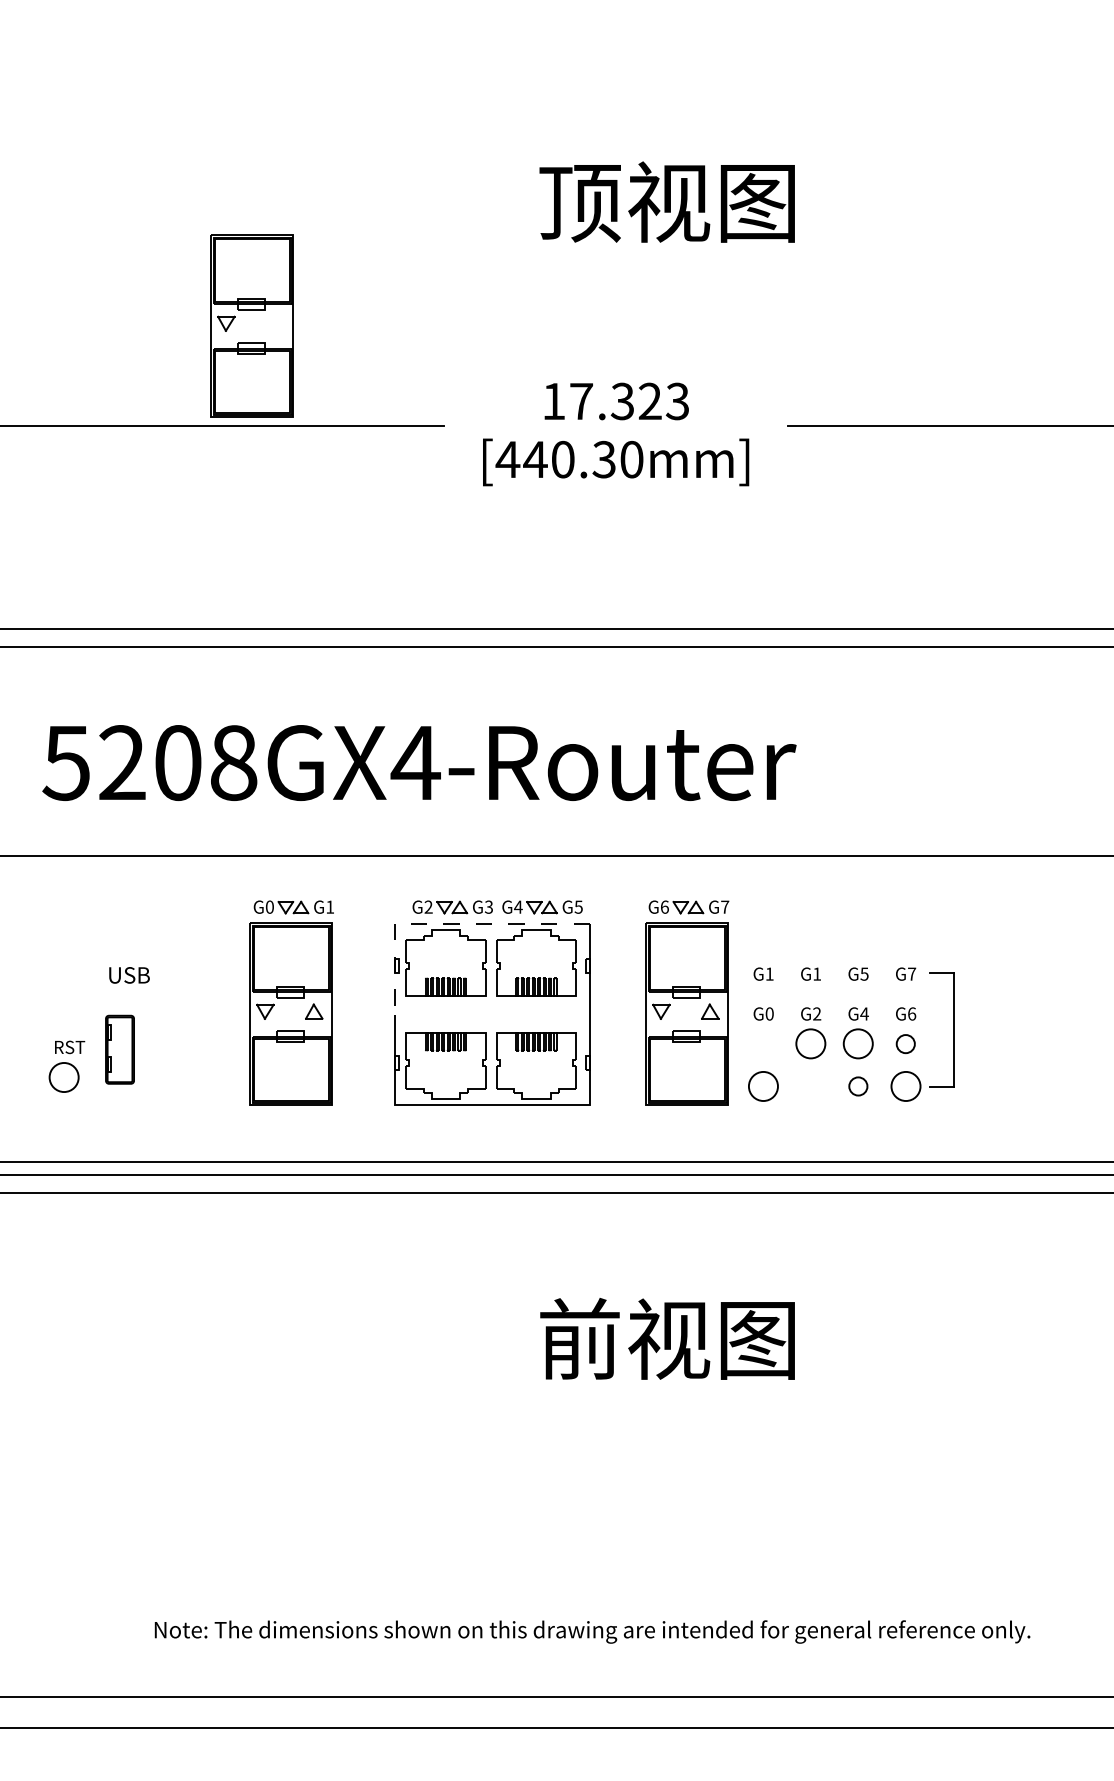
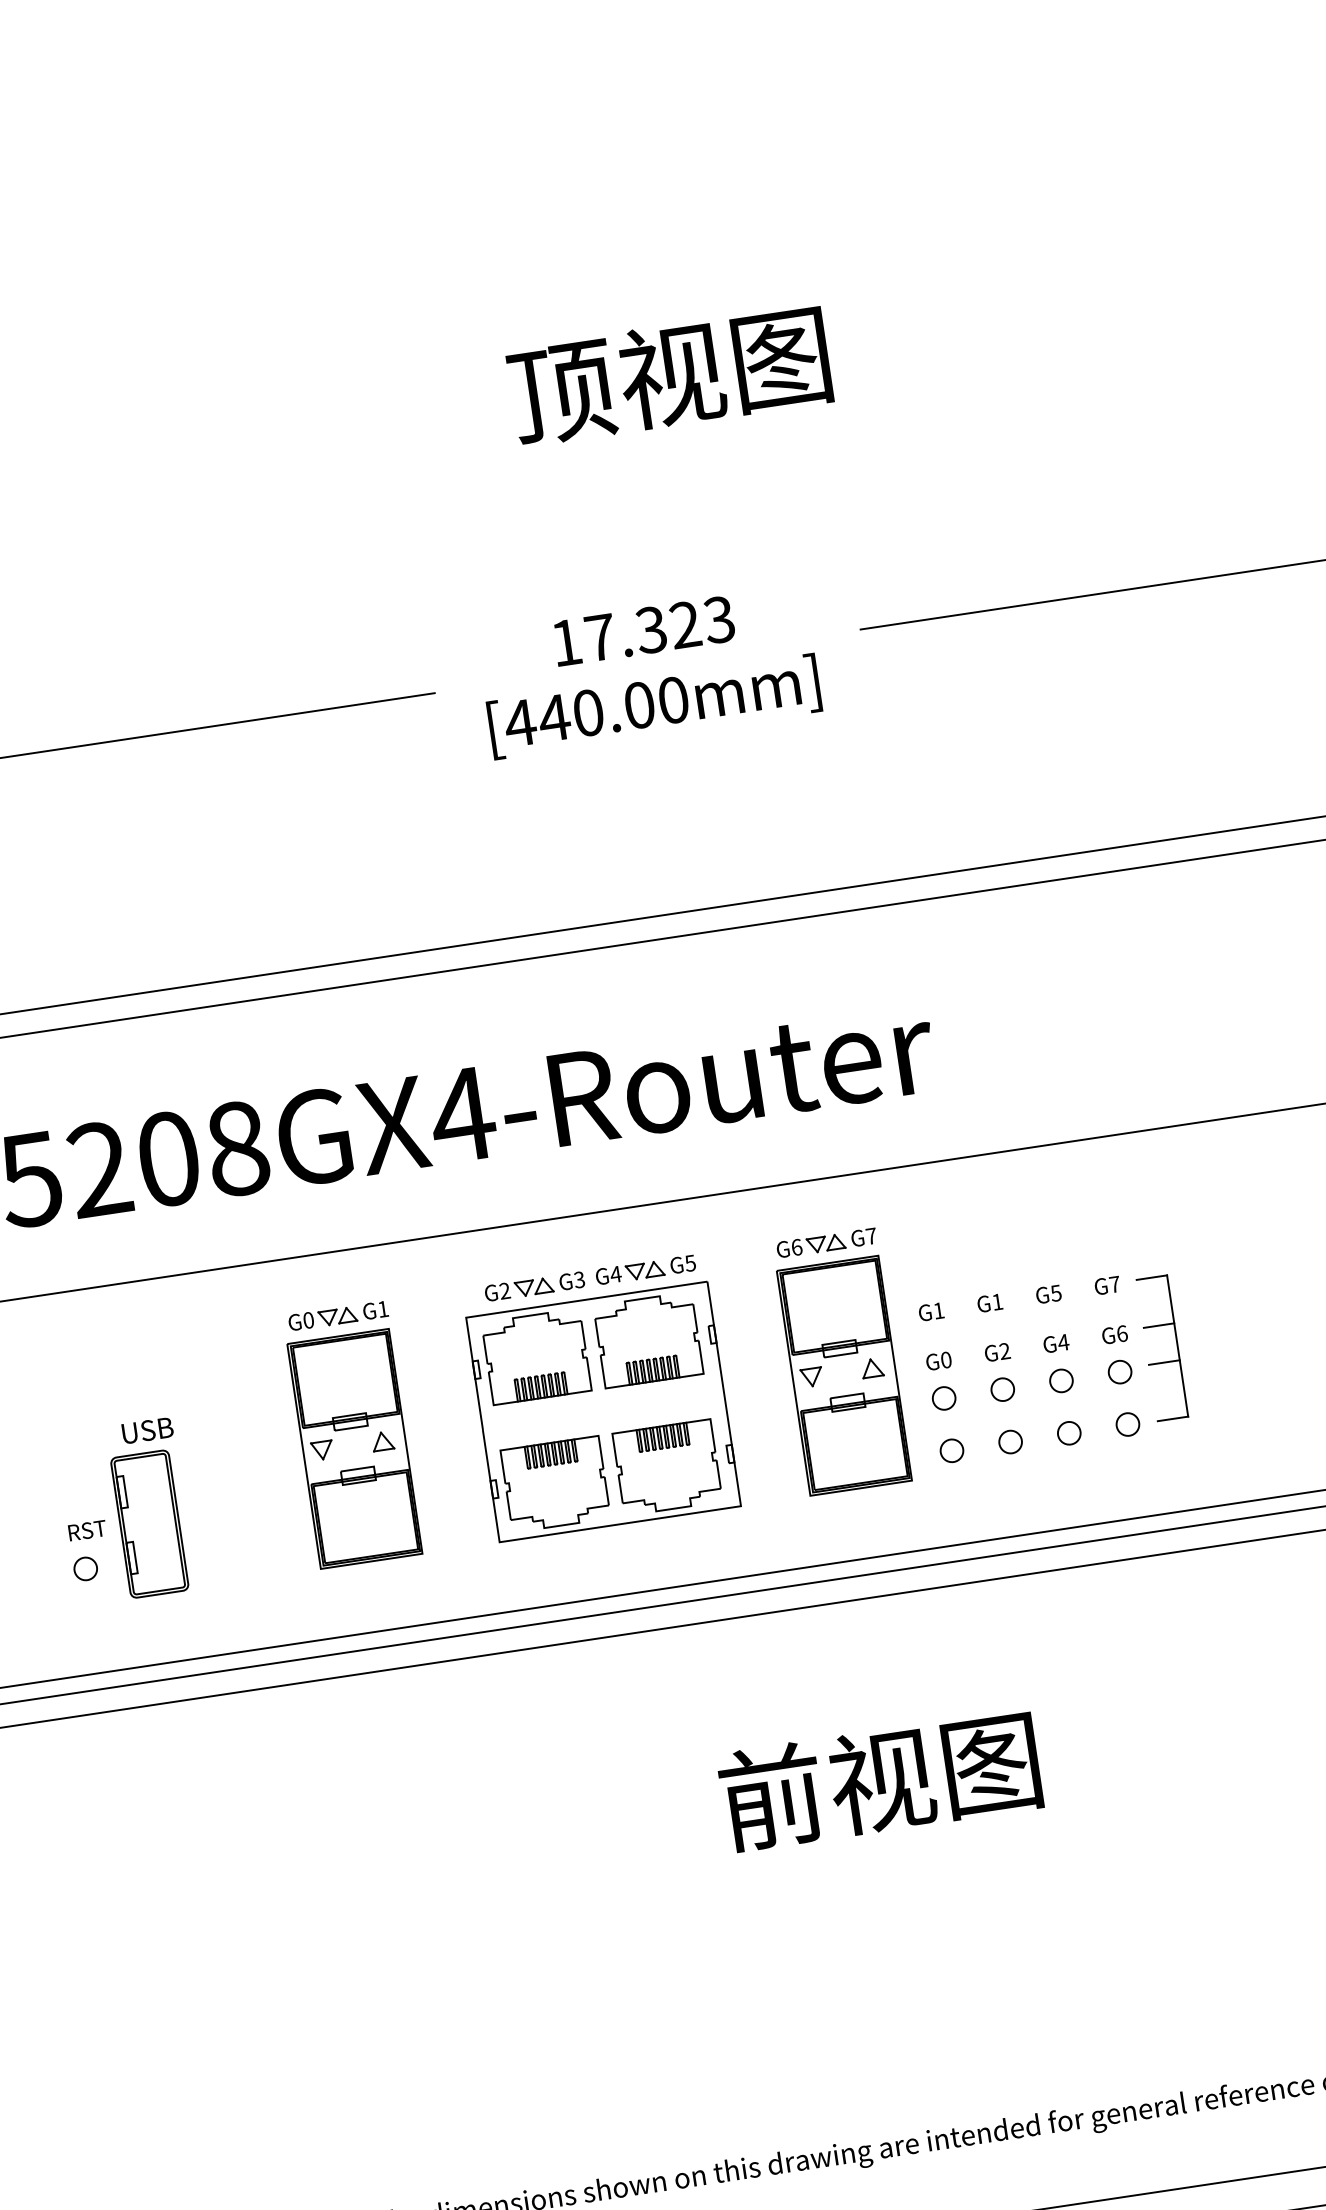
part: (251, 325) -> (178, 604), removed
text: (603, 459) -> (638, 705), [440.30mm] -> [440.00mm]
line: (446, 923) -> (530, 1307), dashed -> solid
line: (941, 1011) -> (1158, 1325), added
line: (941, 1041) -> (1163, 1362), added
circle: (763, 1044) -> (944, 1398), added
circle: (810, 1044) -> (1002, 1390), size x0.62
circle: (858, 1044) -> (1061, 1381), size x0.62
part: (119, 1049) -> (149, 1524), size x1.67
circle: (63, 1077) -> (85, 1569), size x0.62
circle: (763, 1086) -> (952, 1450), size x0.62
circle: (810, 1086) -> (1010, 1442), added
circle: (905, 1086) -> (1127, 1424), size x0.62

